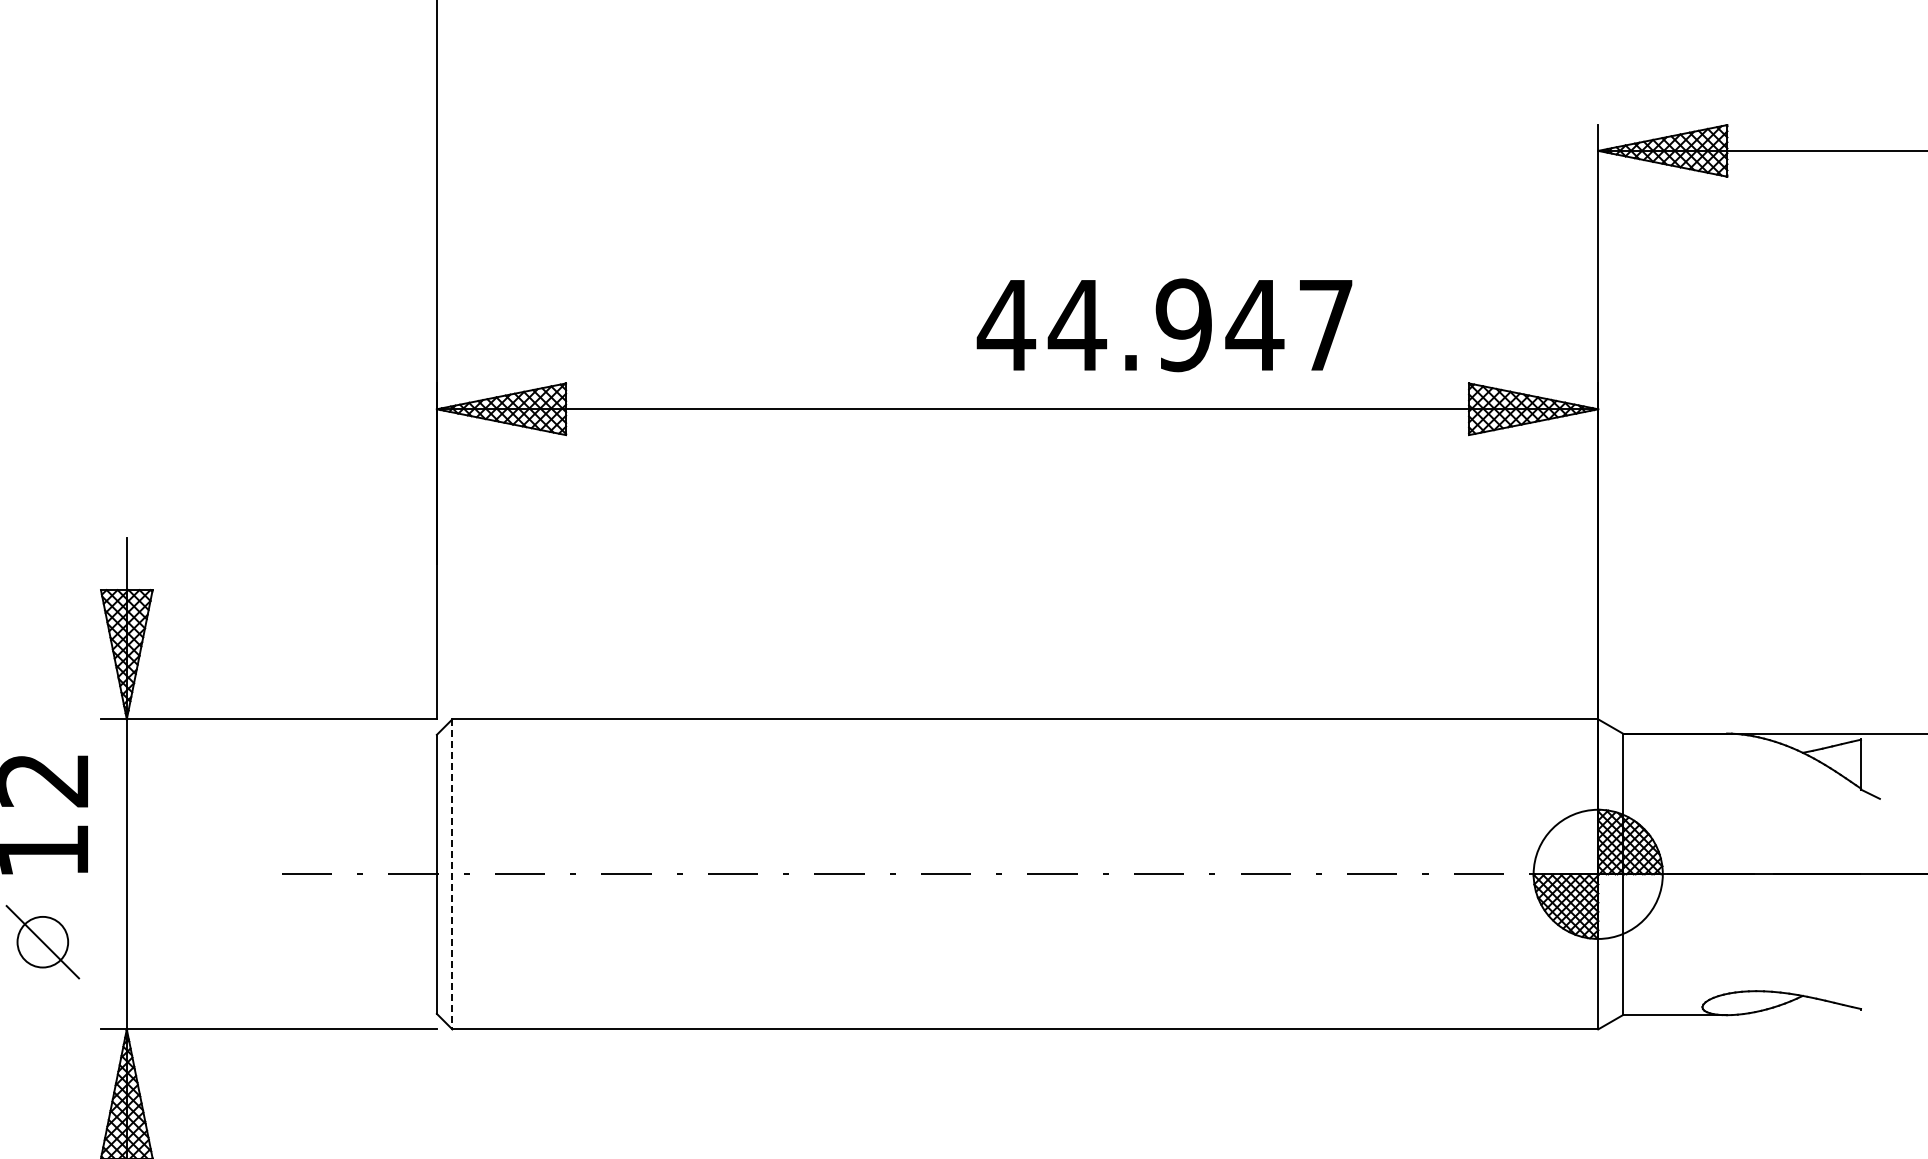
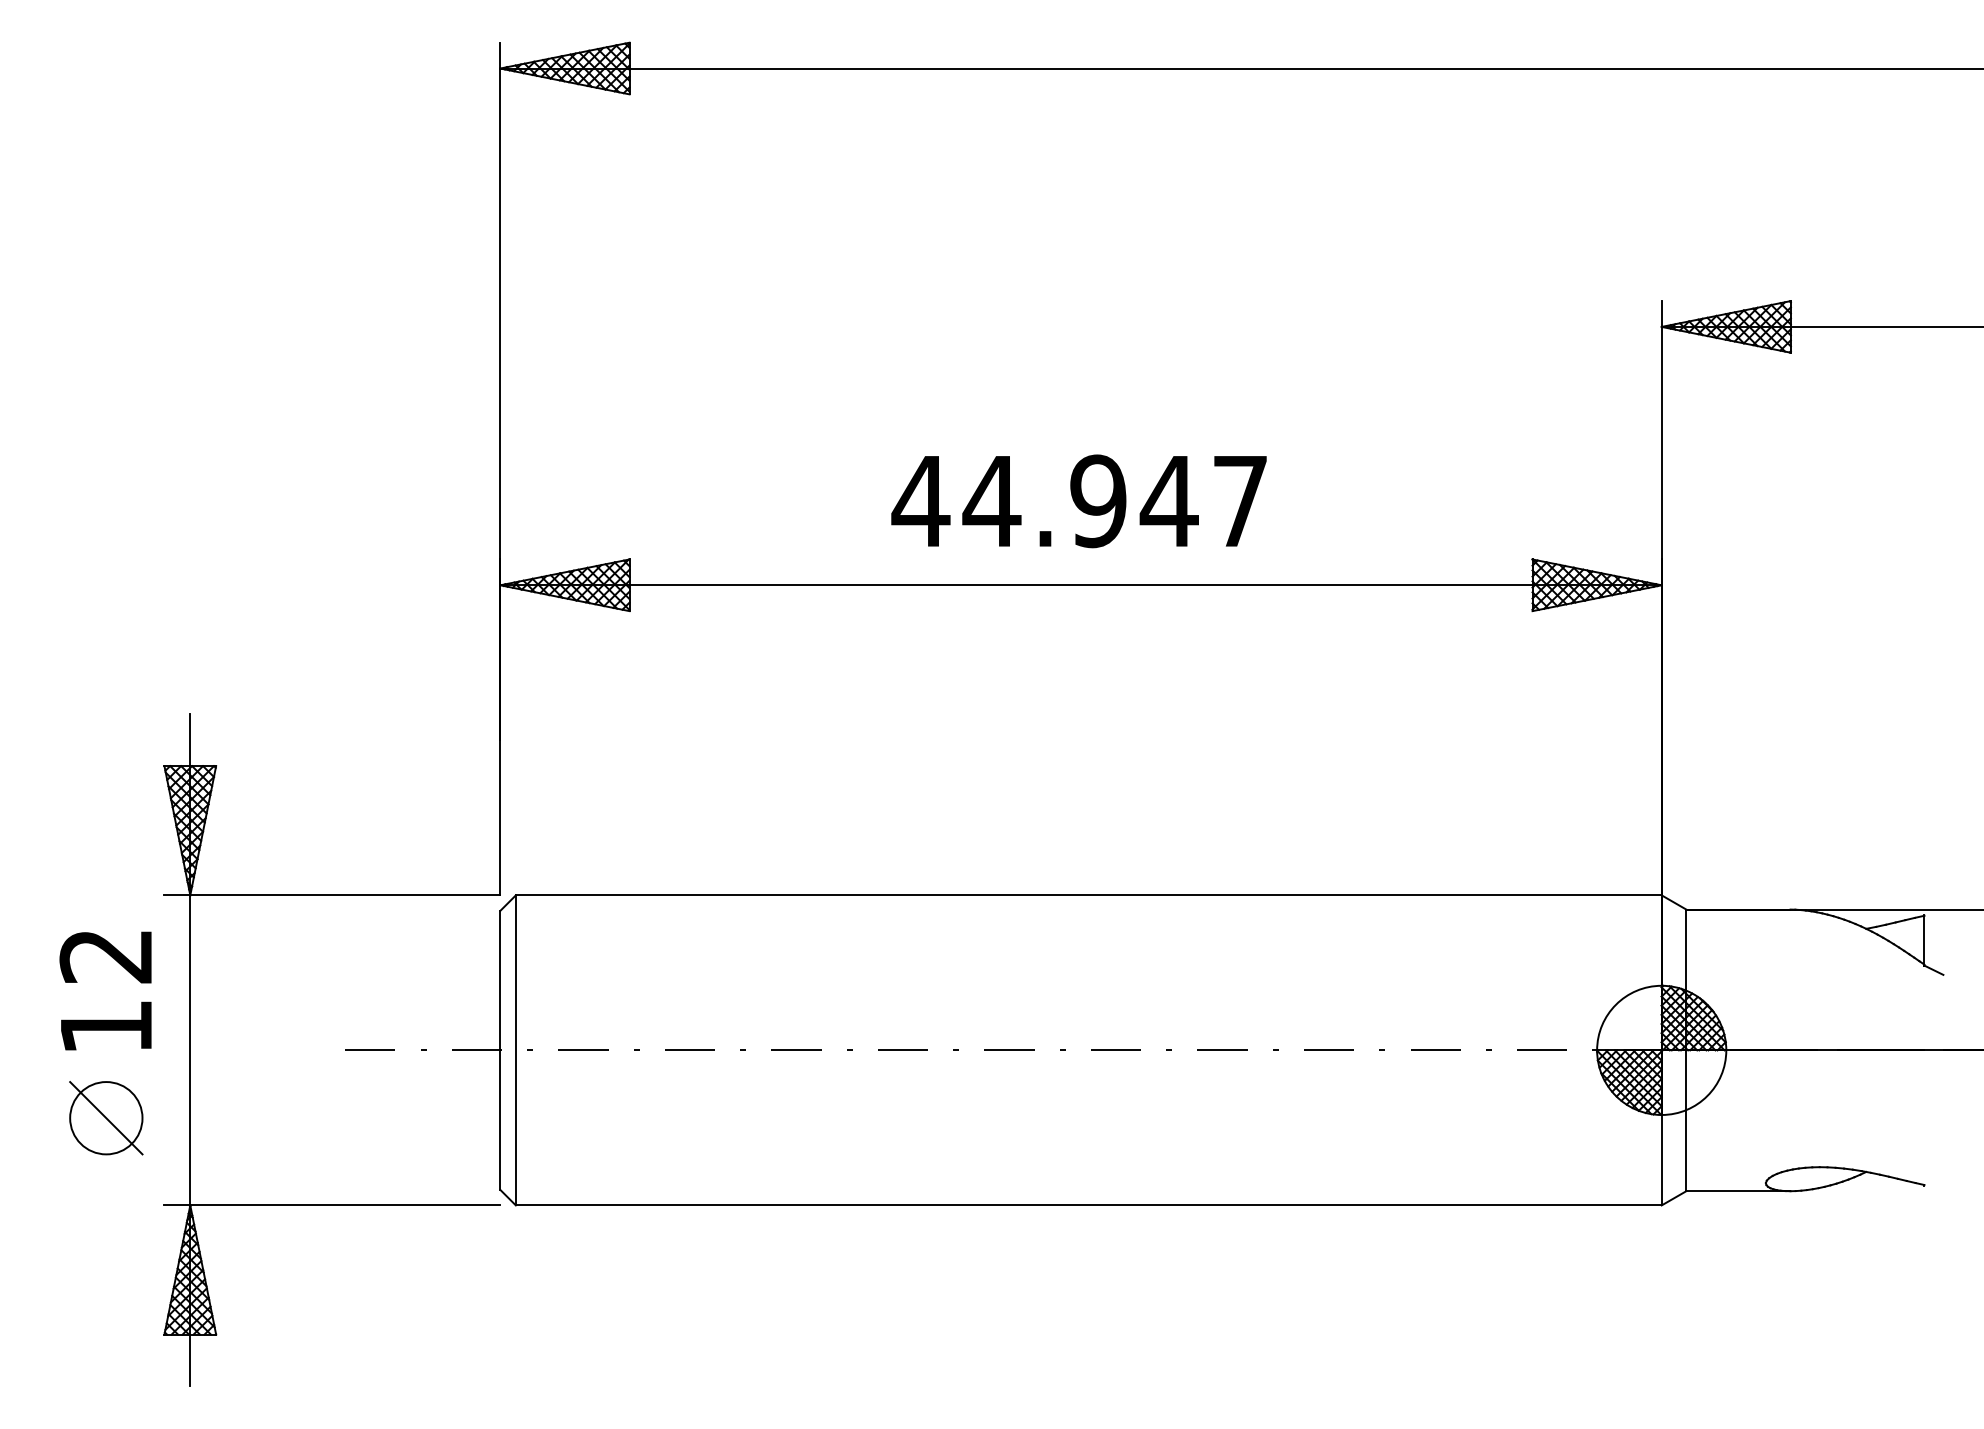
text: (1164, 325) -> (1078, 501), moved
line: (452, 874) -> (515, 1050), dashed -> solid
circle: (43, 942) -> (106, 1118), size x1.43

